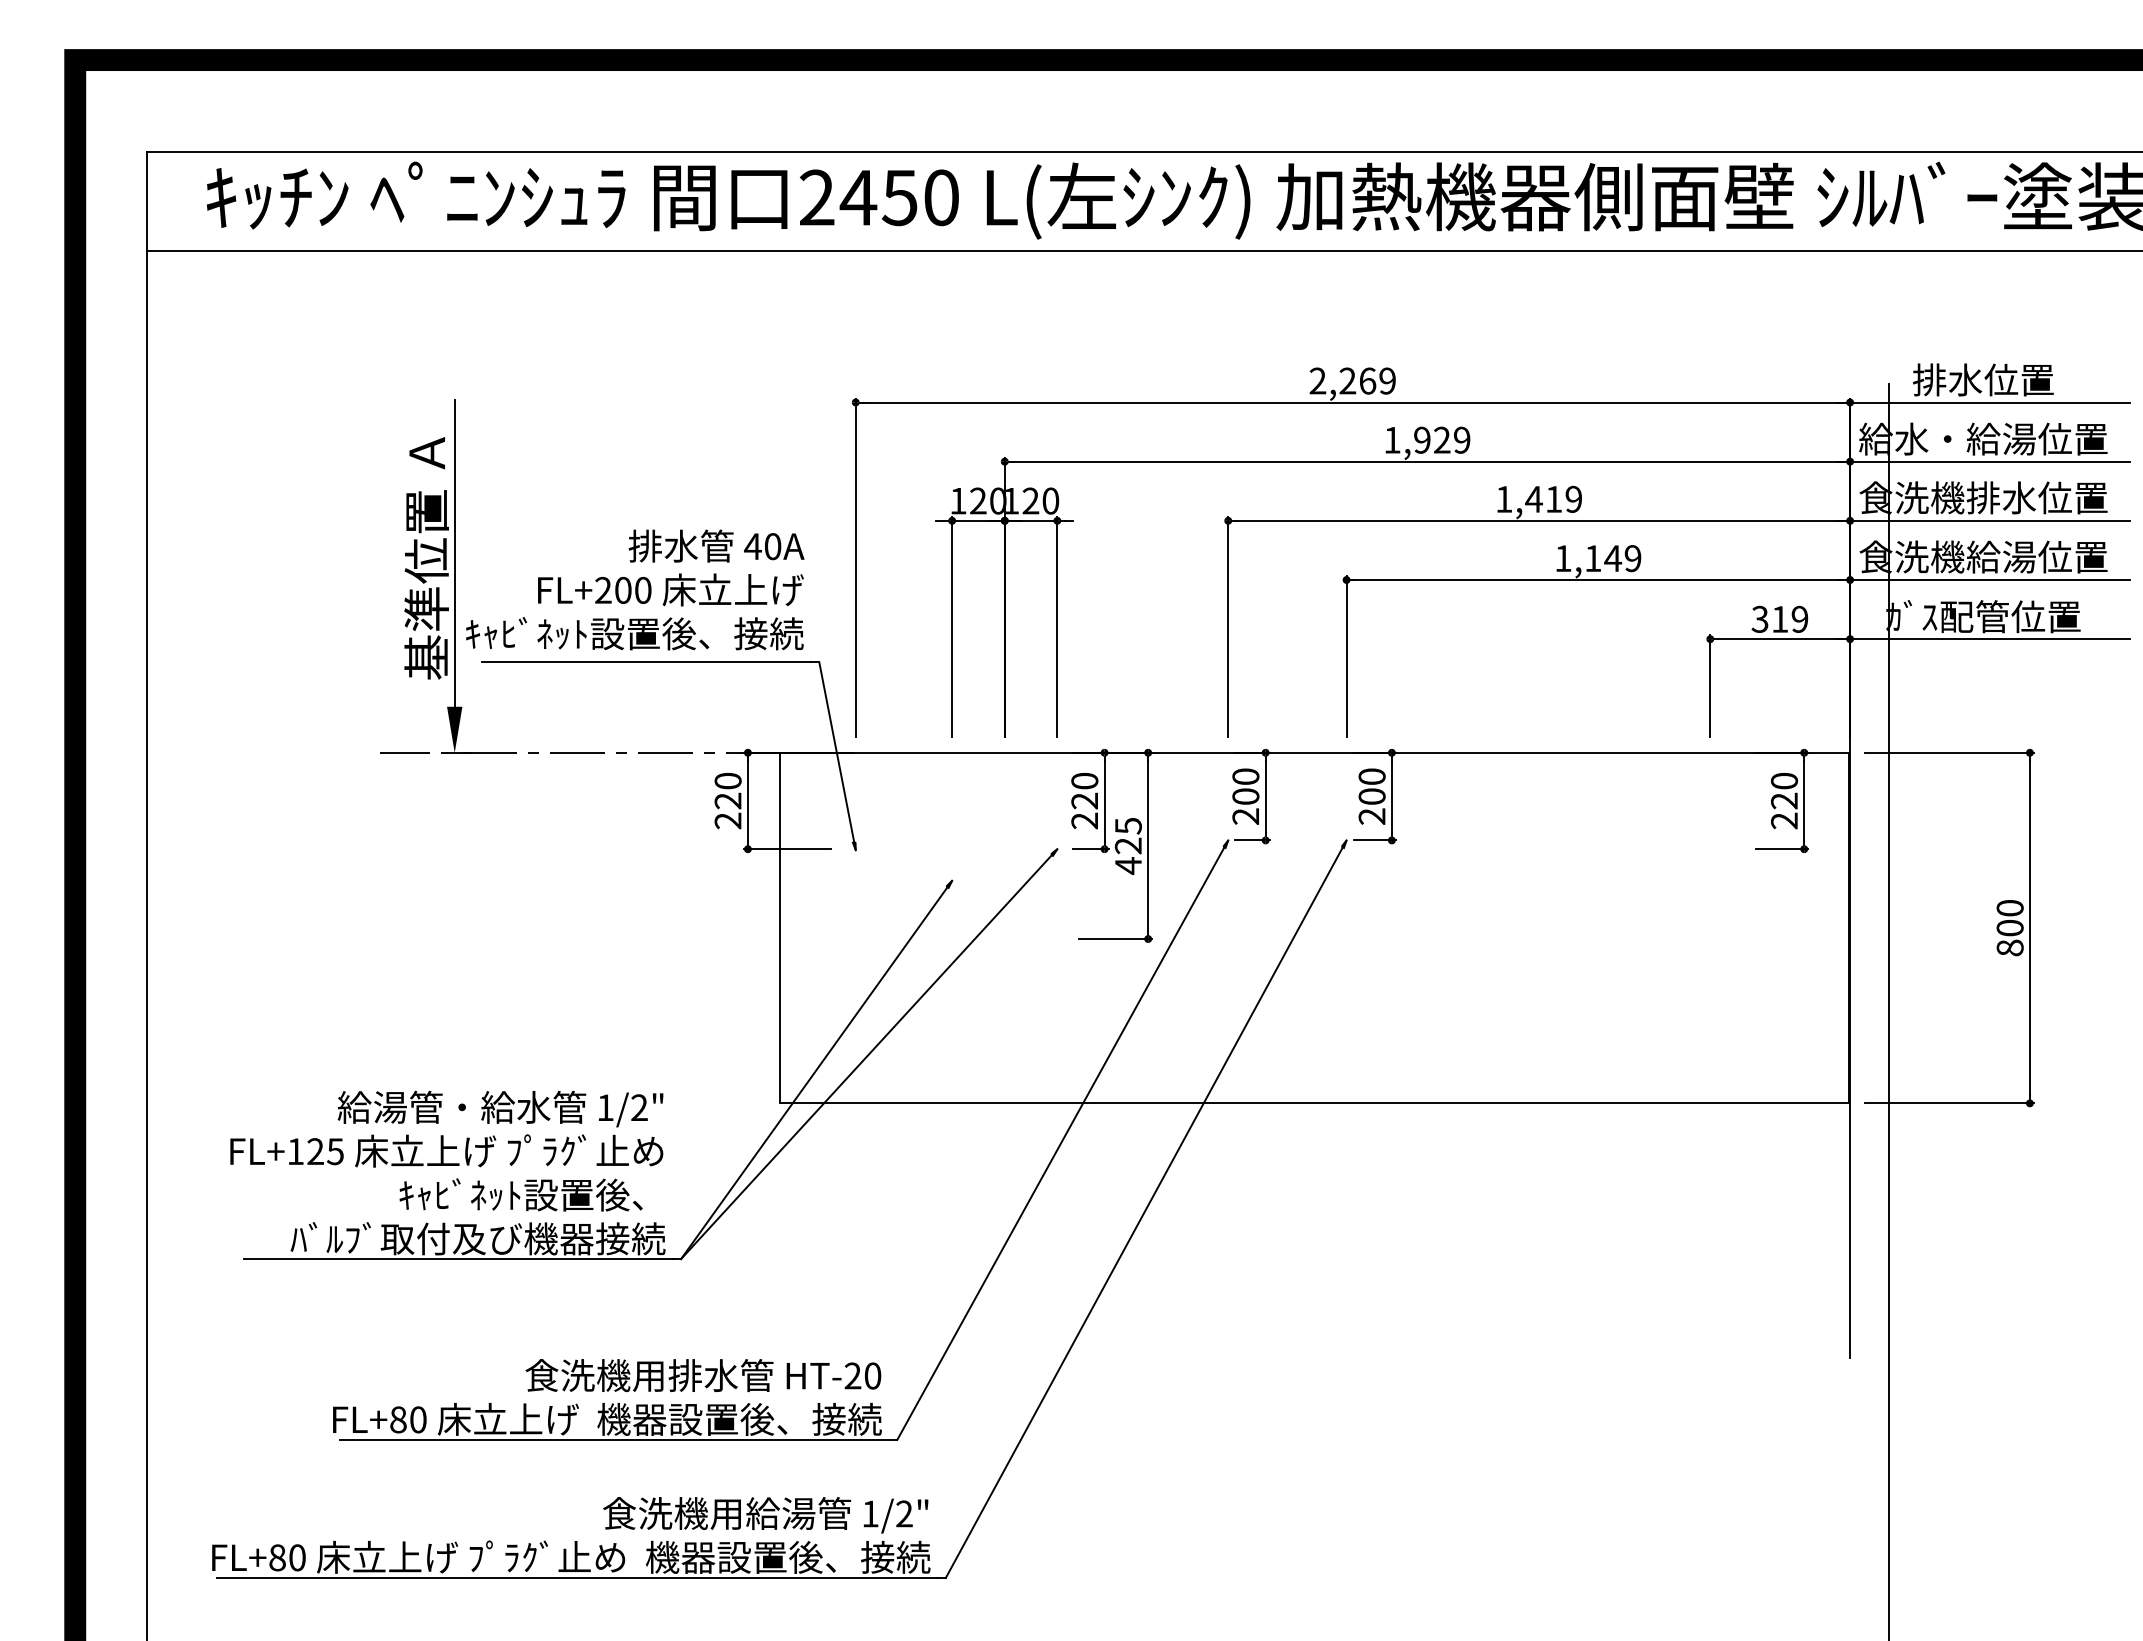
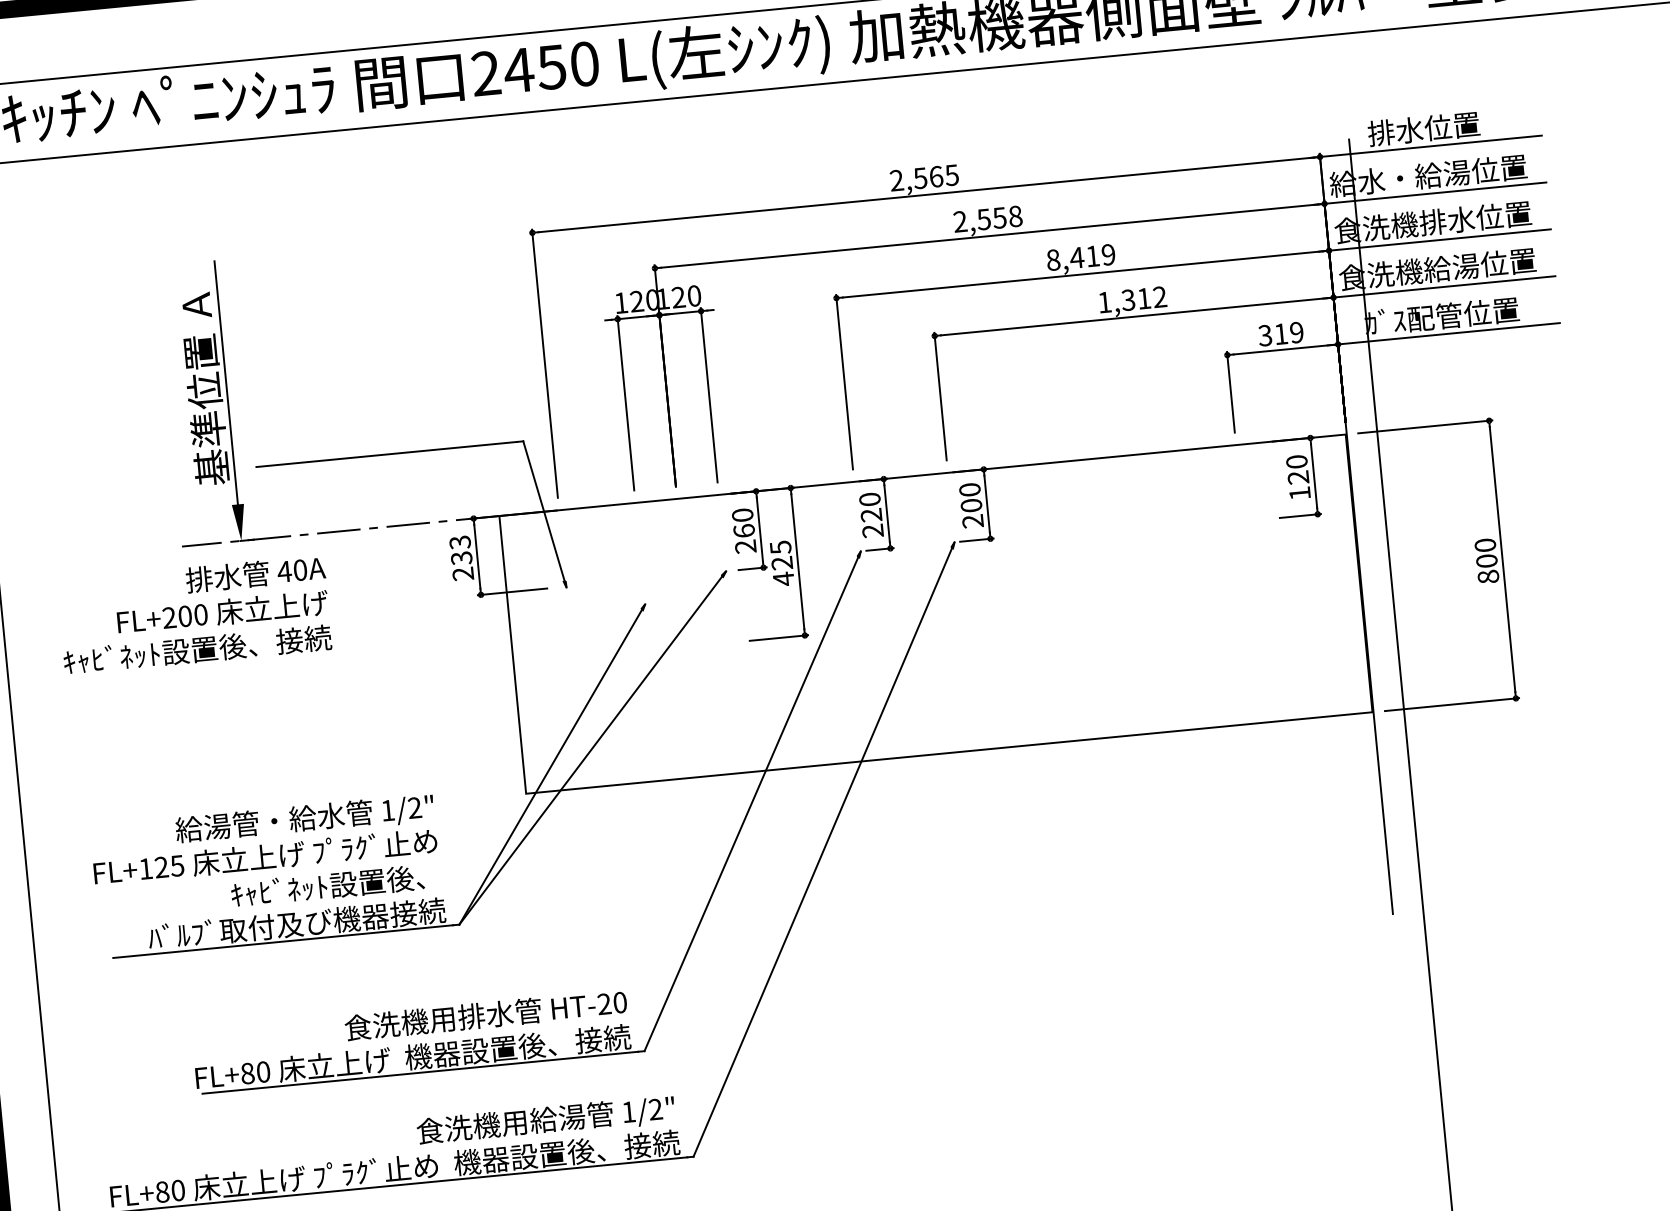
text: (1367, 380) -> (936, 176), 2,269 -> 2,565
text: (1427, 439) -> (988, 218), 1,929 -> 2,558
text: (1504, 499) -> (1053, 260), 1,419 -> 8,419
text: (1612, 558) -> (1143, 298), 1,149 -> 1,312
text: (635, 589) -> (194, 614), moved
text: (727, 791) -> (460, 550), 220 -> 233
text: (1245, 796) -> (871, 515), 200 -> 220
text: (1084, 800) -> (743, 530), 220 -> 260
text: (1784, 820) -> (1299, 493), 220 -> 120

